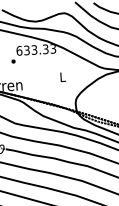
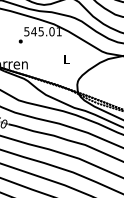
text: (35, 49) -> (42, 31), 633.33 -> 545.01

